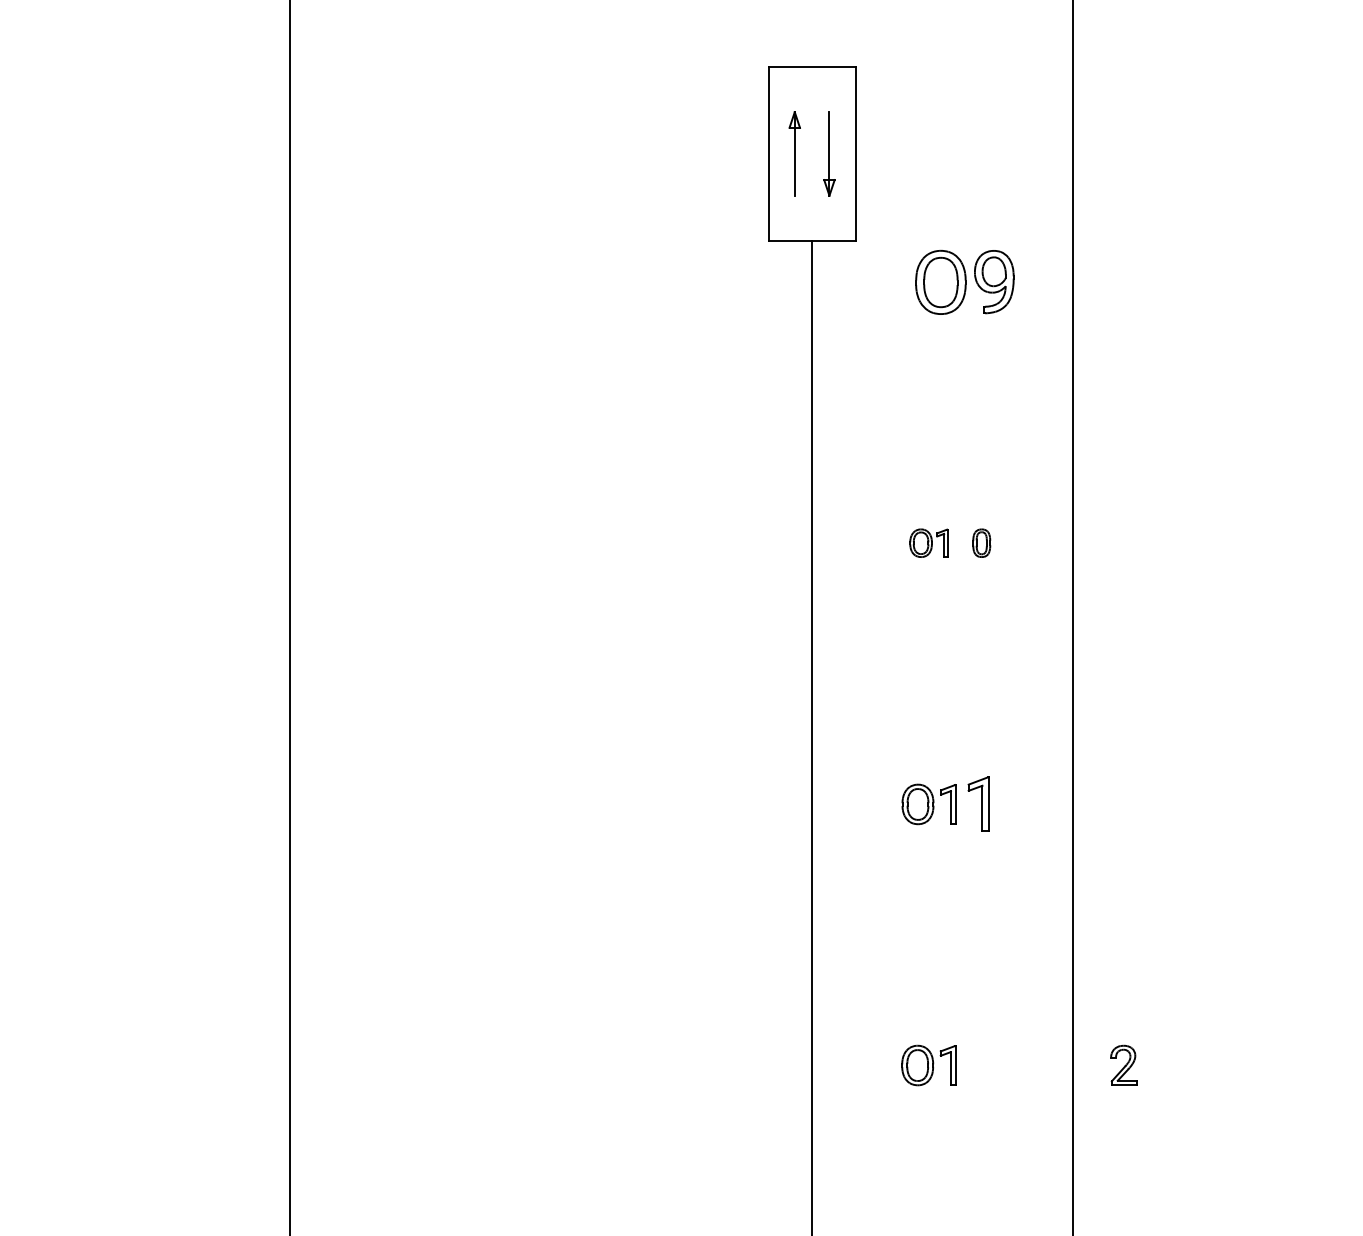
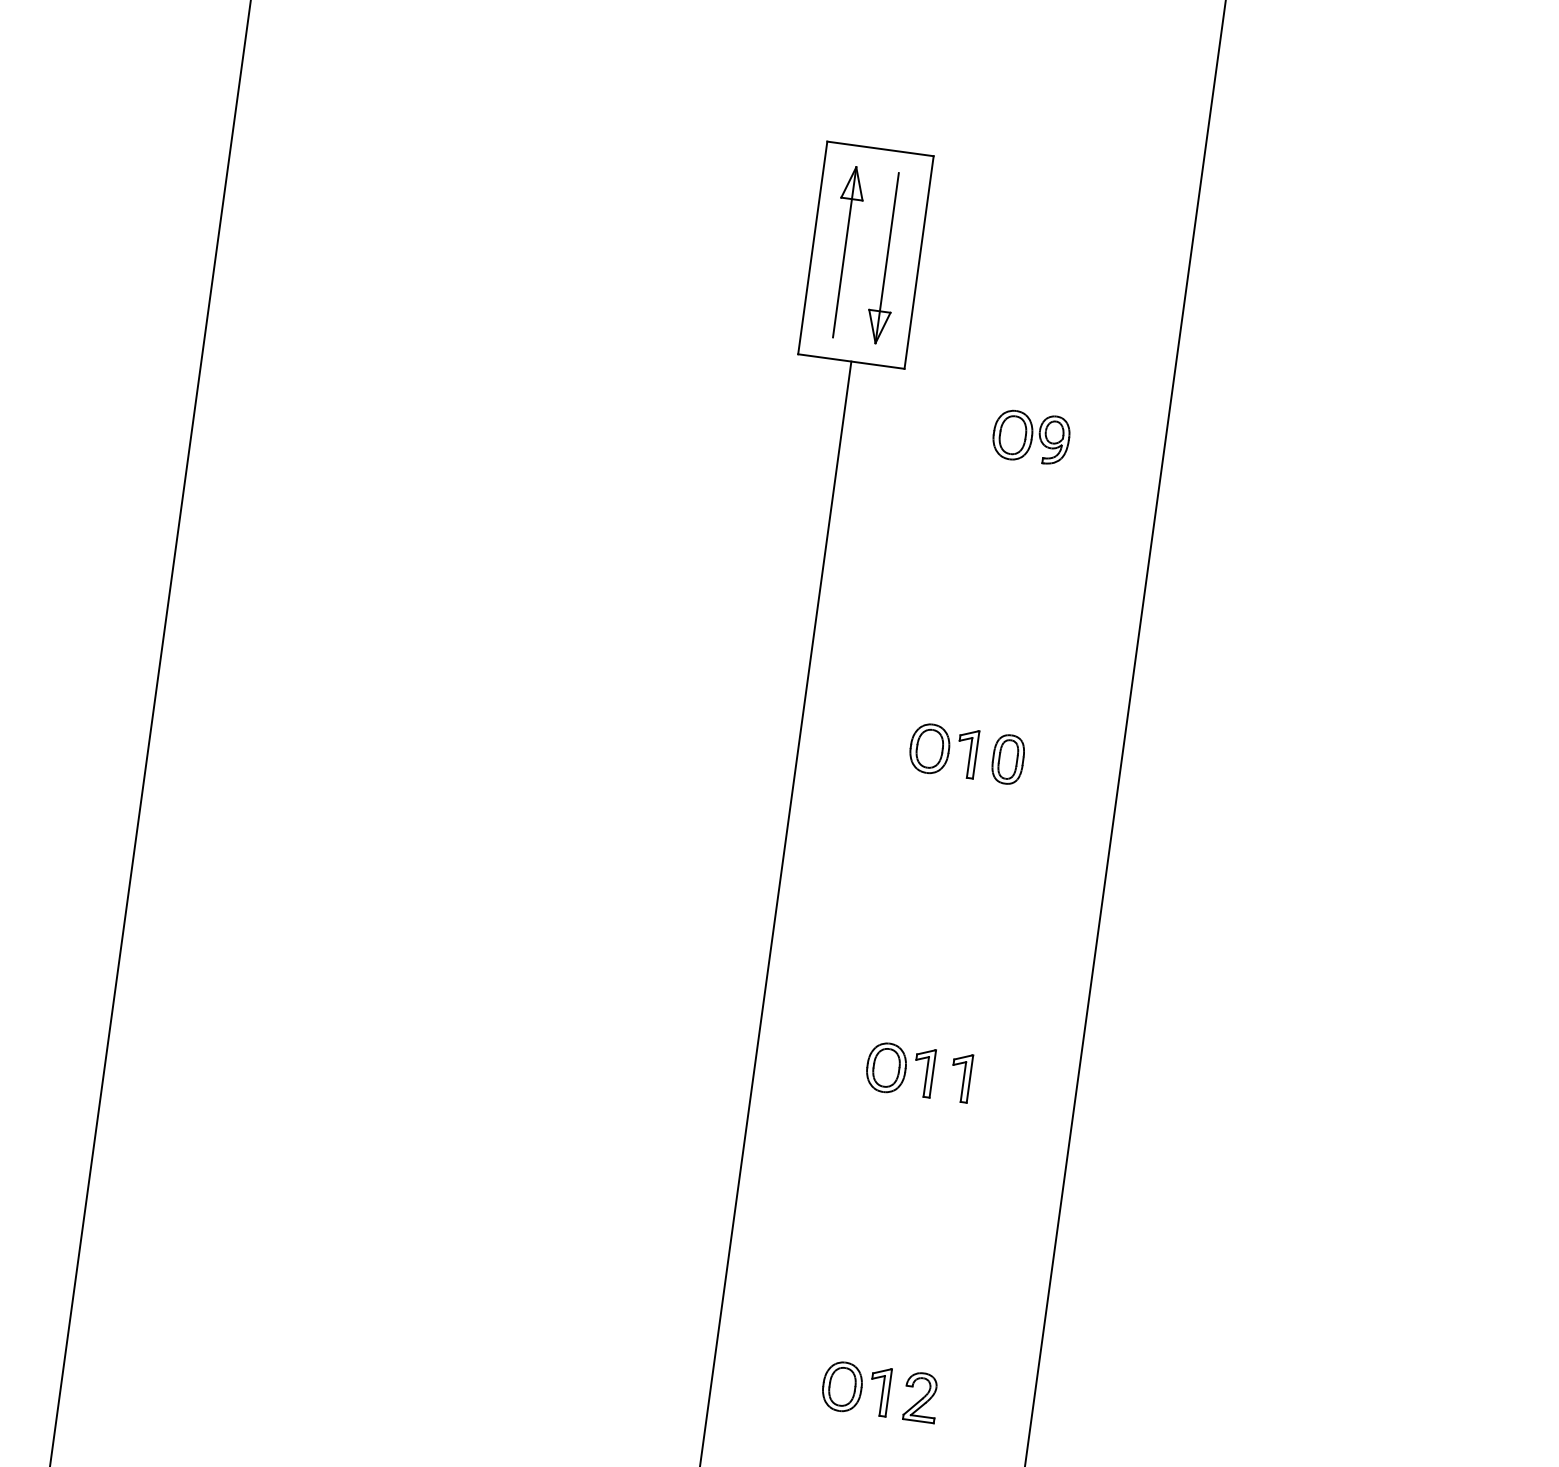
part: (794, 153) -> (844, 251), size x1.67
part: (829, 153) -> (887, 257), size x1.67
part: (964, 281) -> (1030, 436), size x0.62
part: (928, 542) -> (943, 749), size x1.43
part: (981, 542) -> (1007, 758), size x1.43
part: (978, 804) -> (960, 1078), size x0.71
part: (1123, 1064) -> (920, 1396), moved

